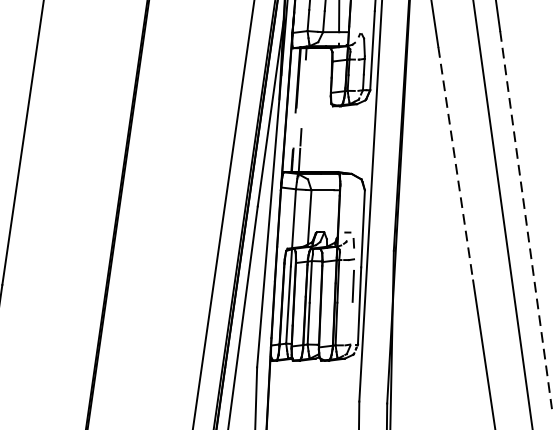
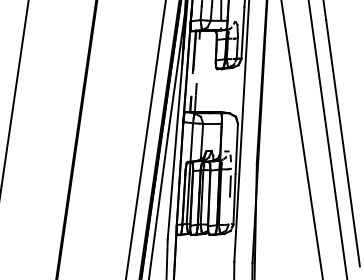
line: (456, 163) -> (297, 106), dashed -> solid
line: (526, 220) -> (343, 143), dashed -> solid

